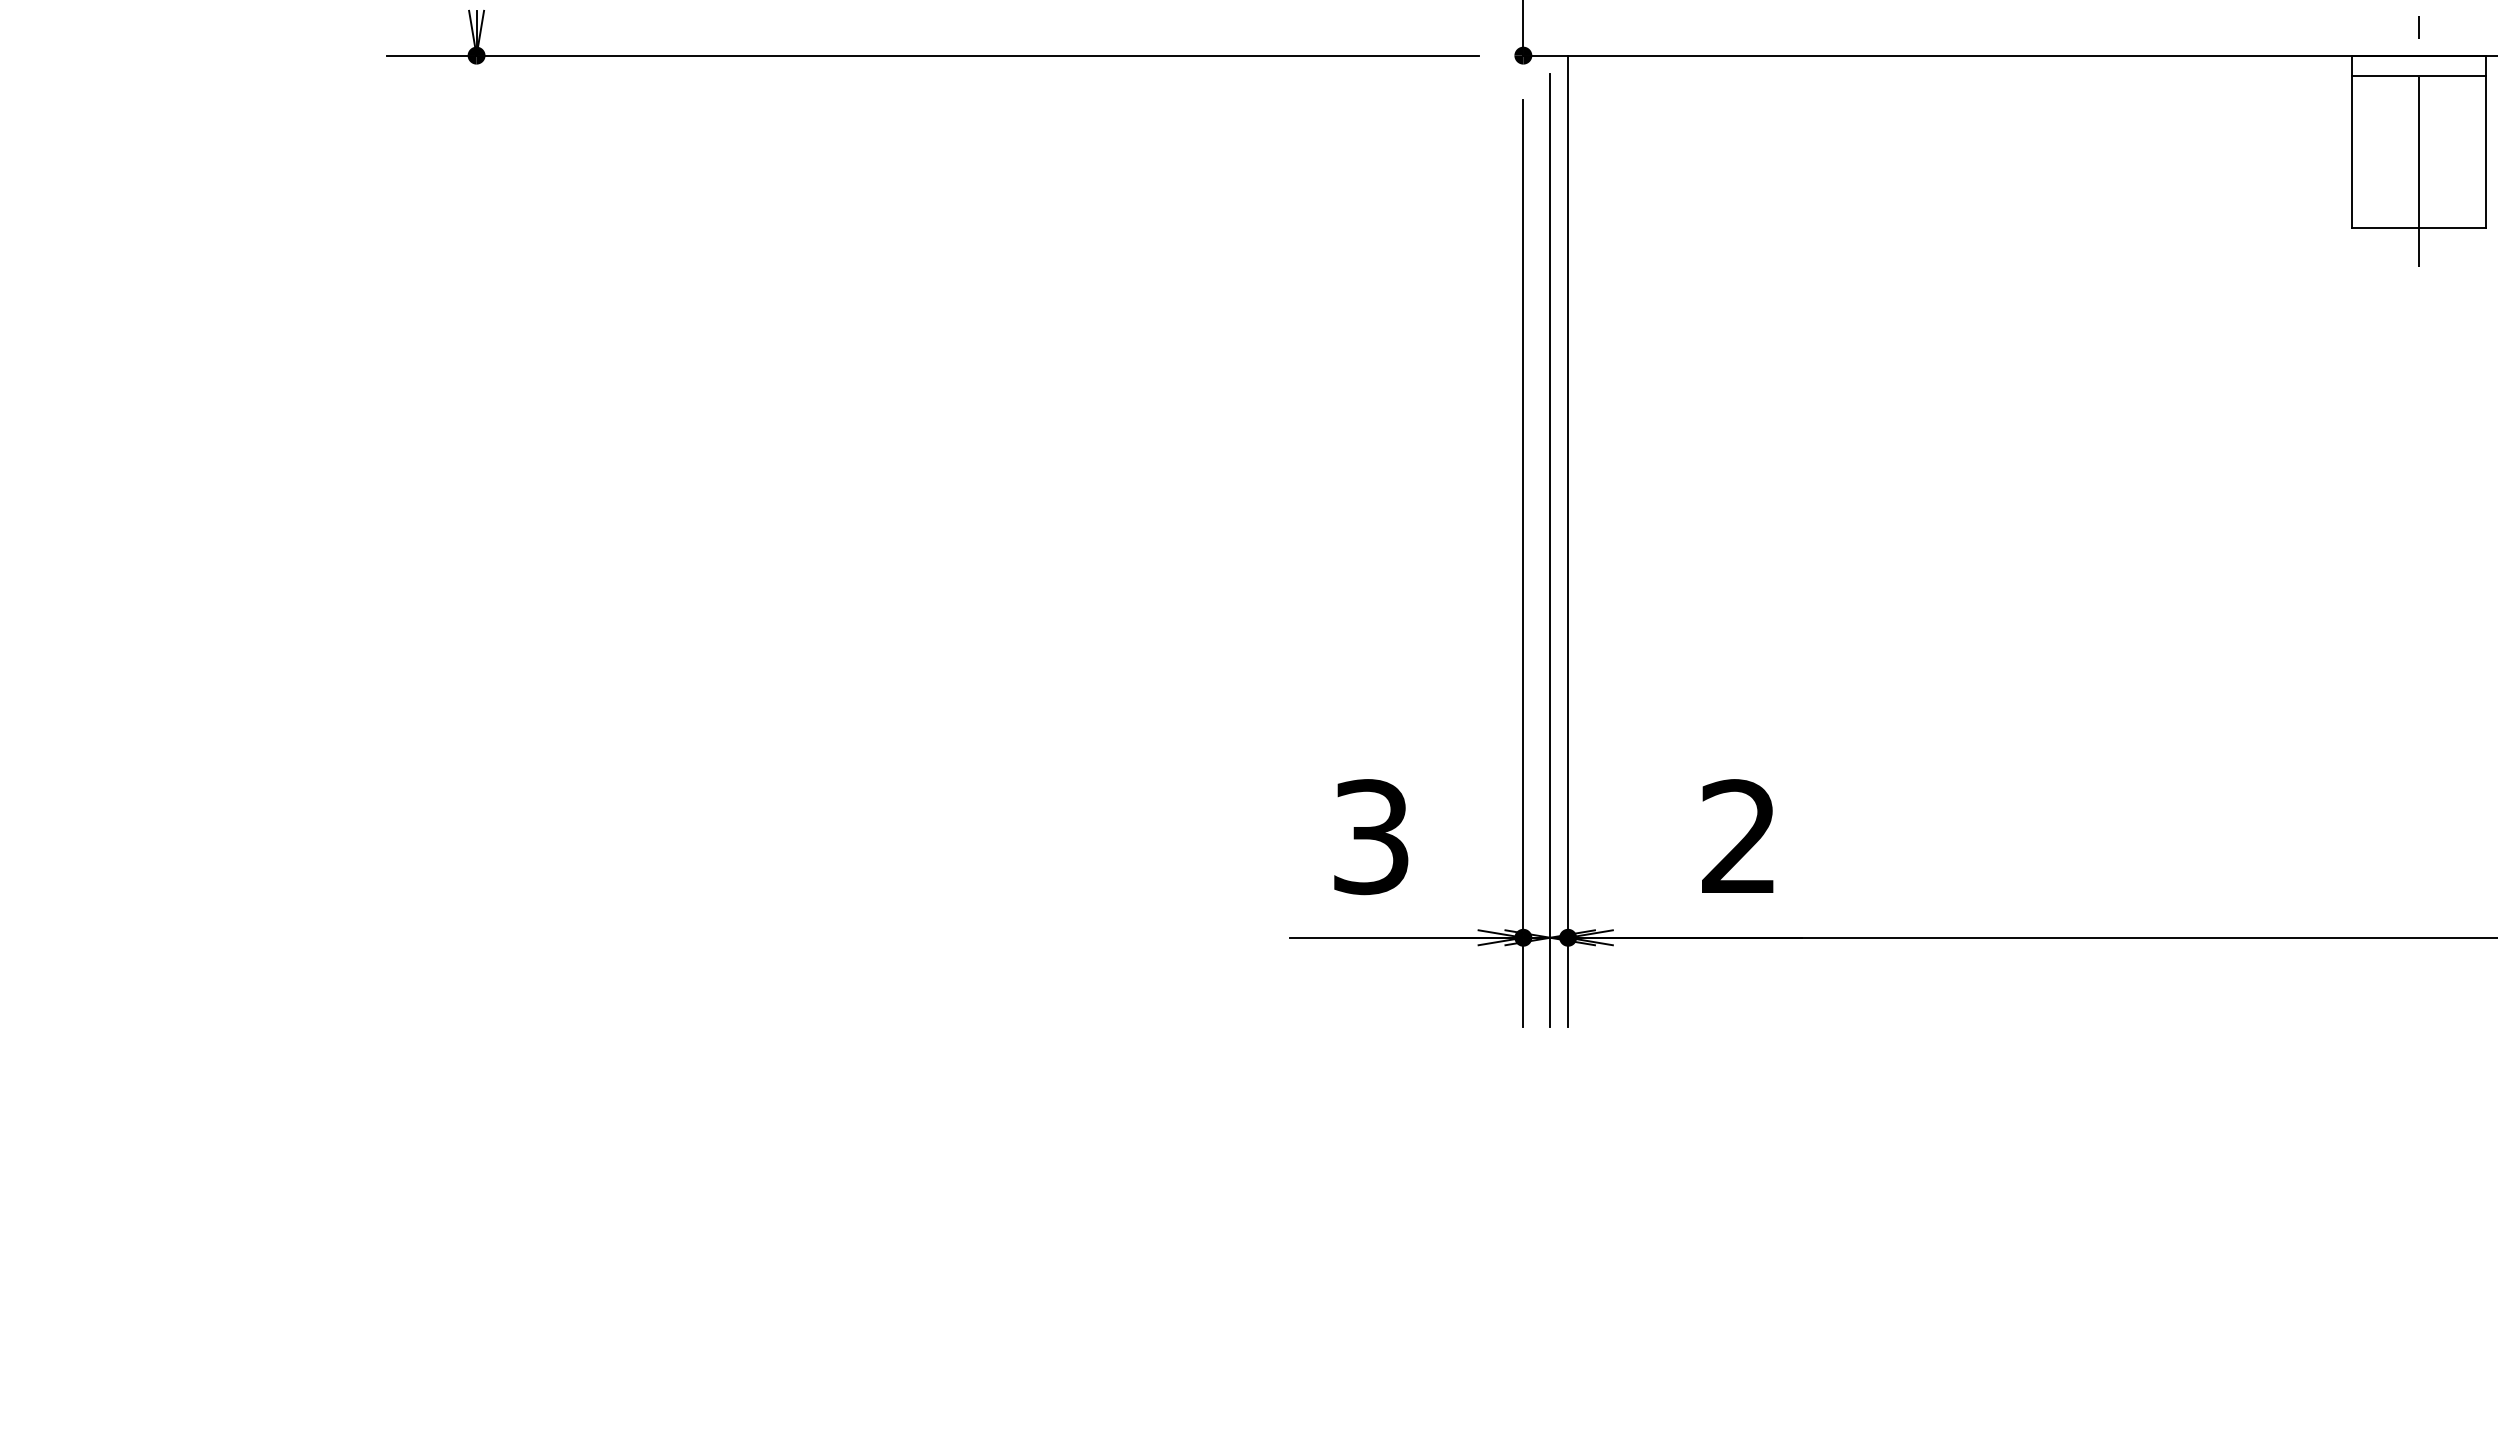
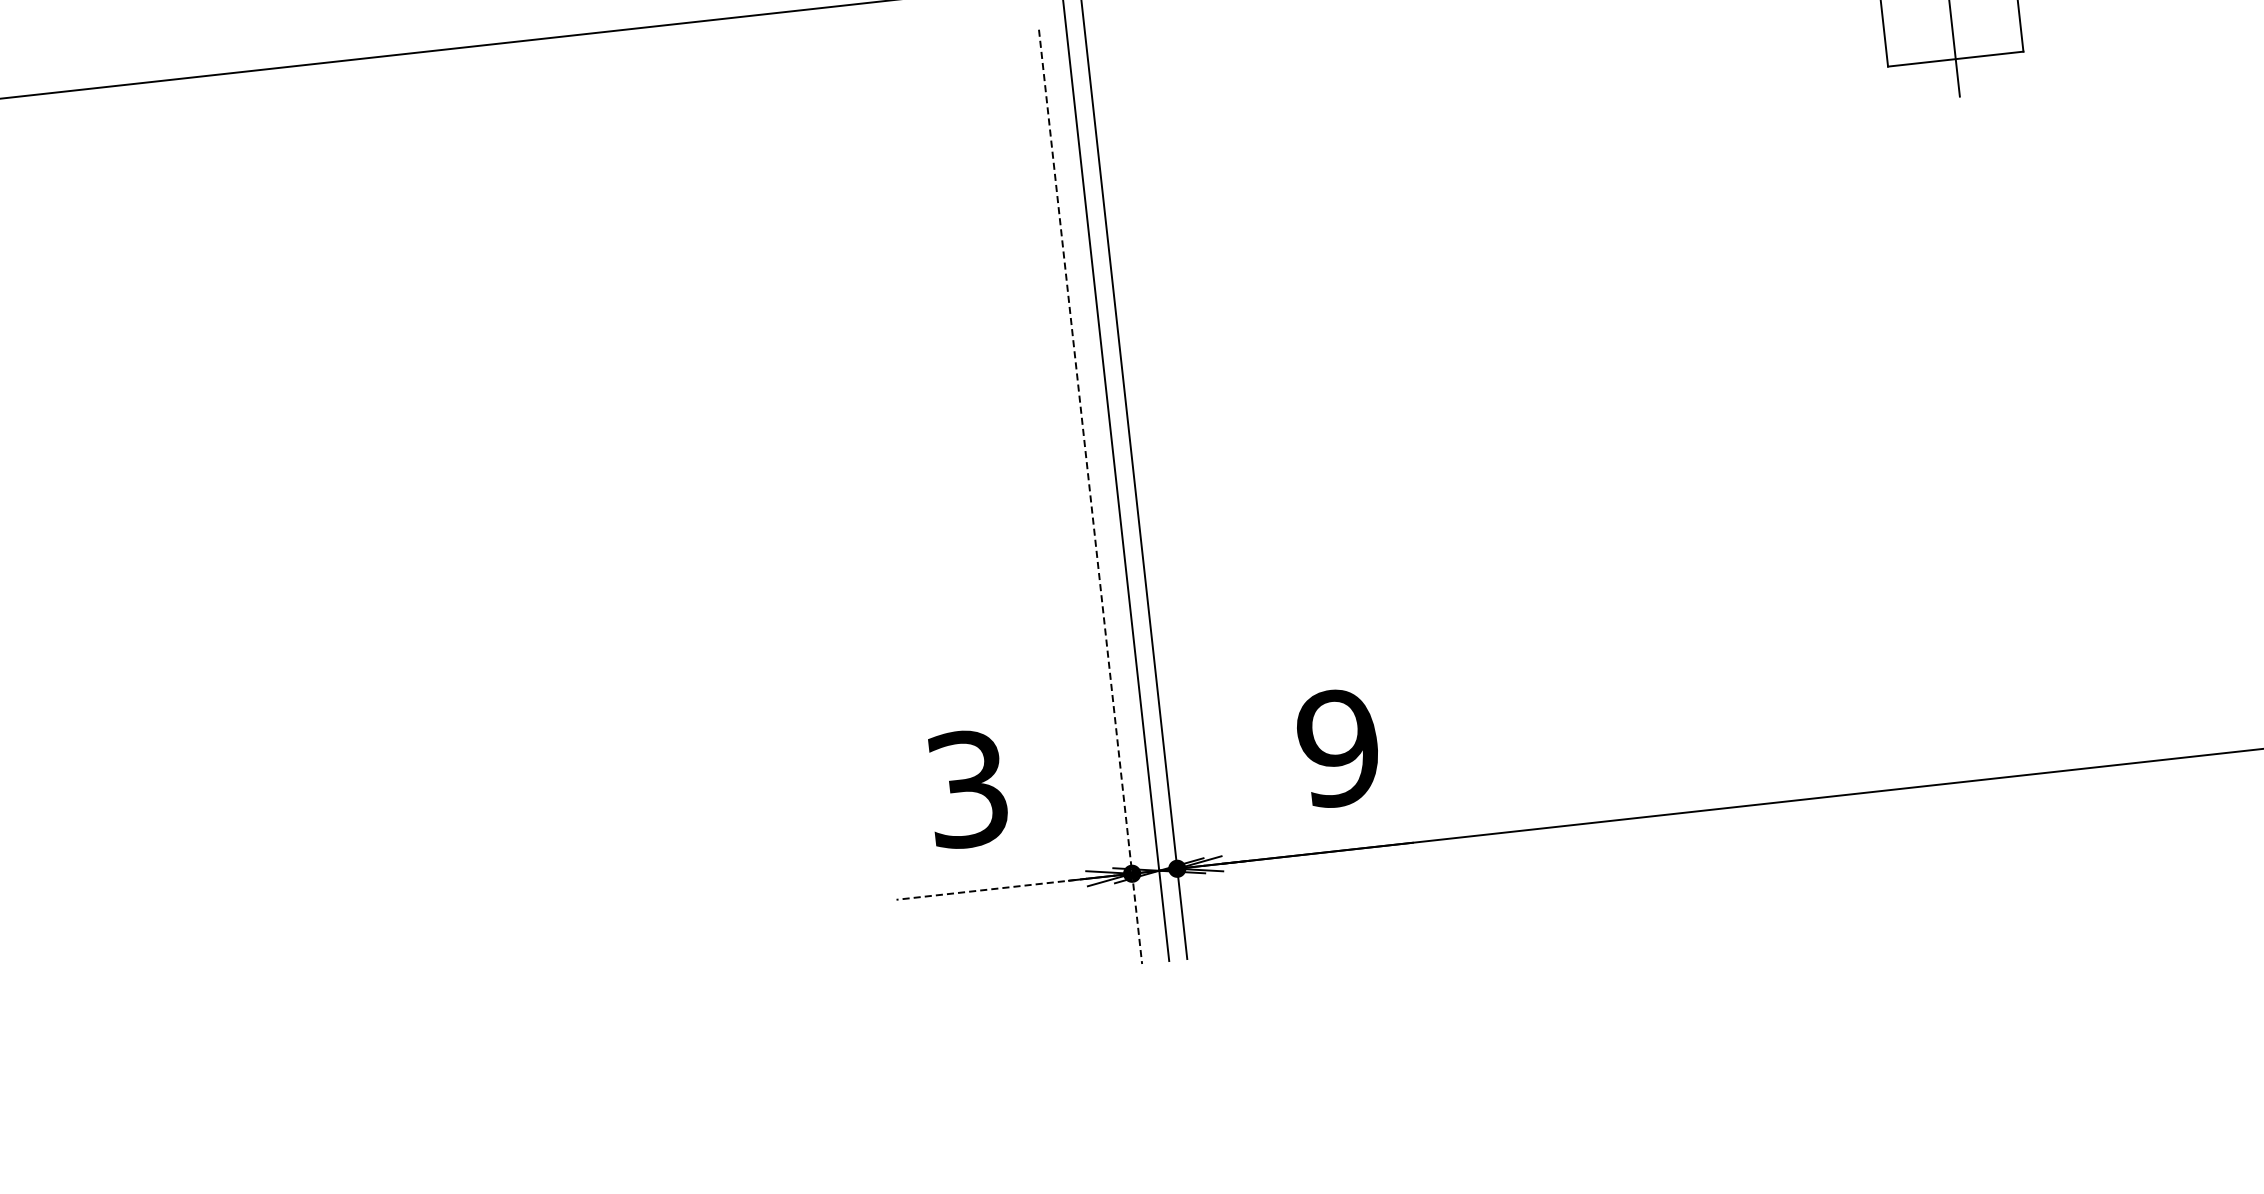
line: (1523, 564) -> (1090, 497), solid -> dashed
text: (1738, 837) -> (1337, 748), 2 -> 9
line: (1384, 937) -> (992, 888), solid -> dashed

